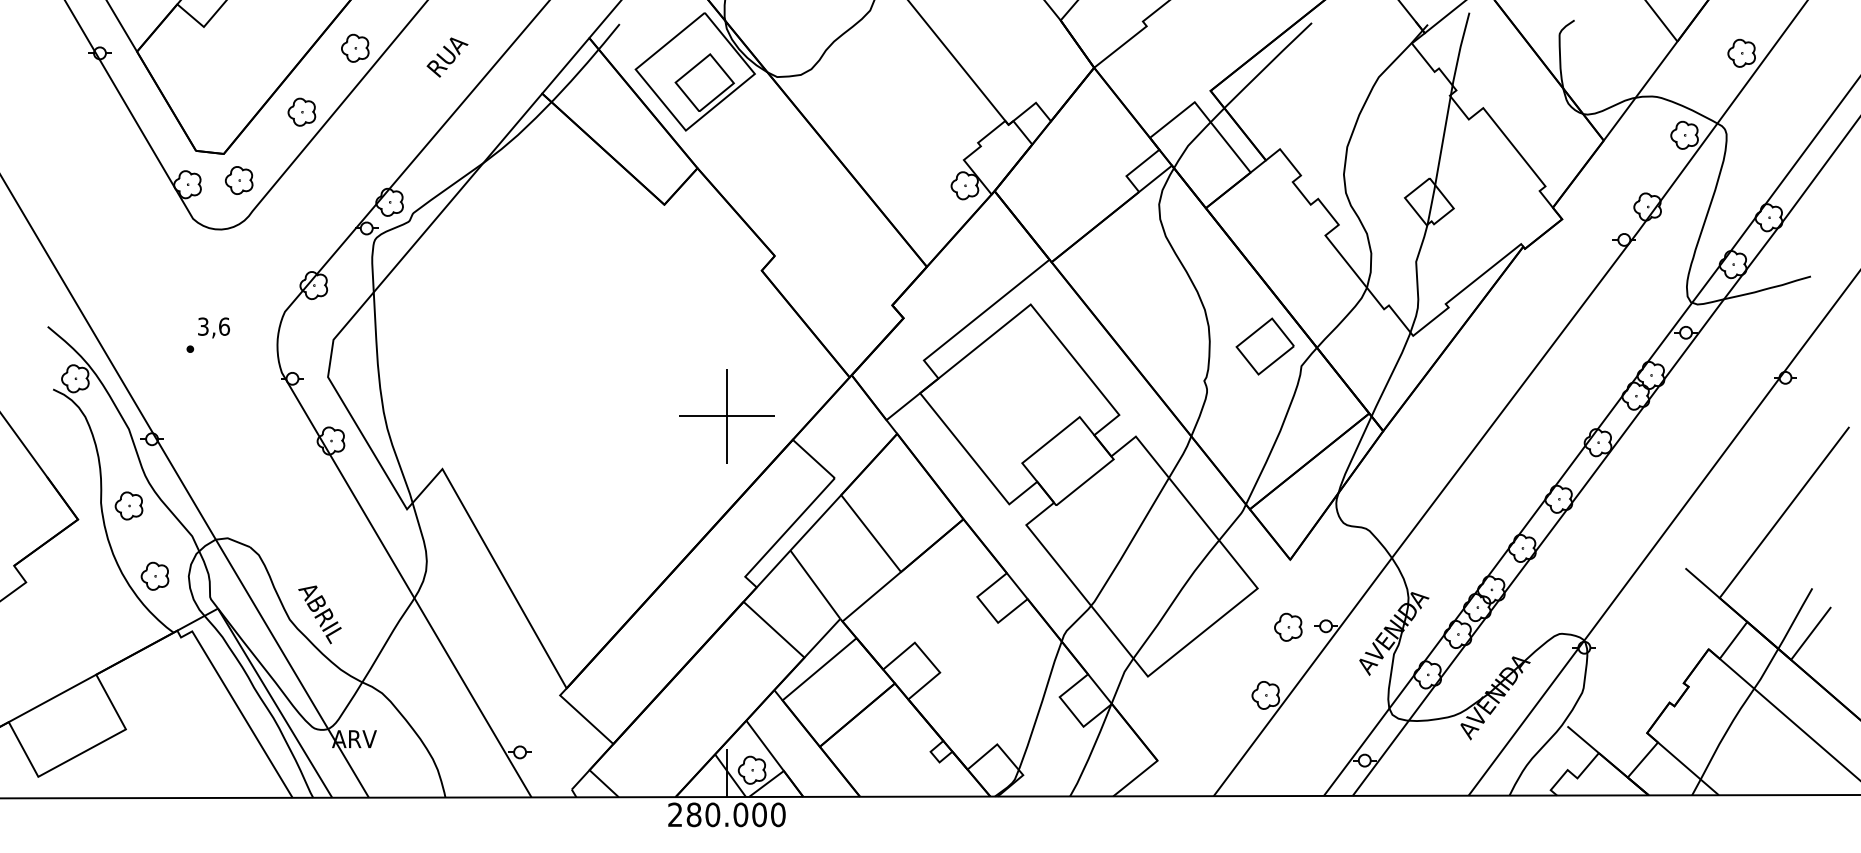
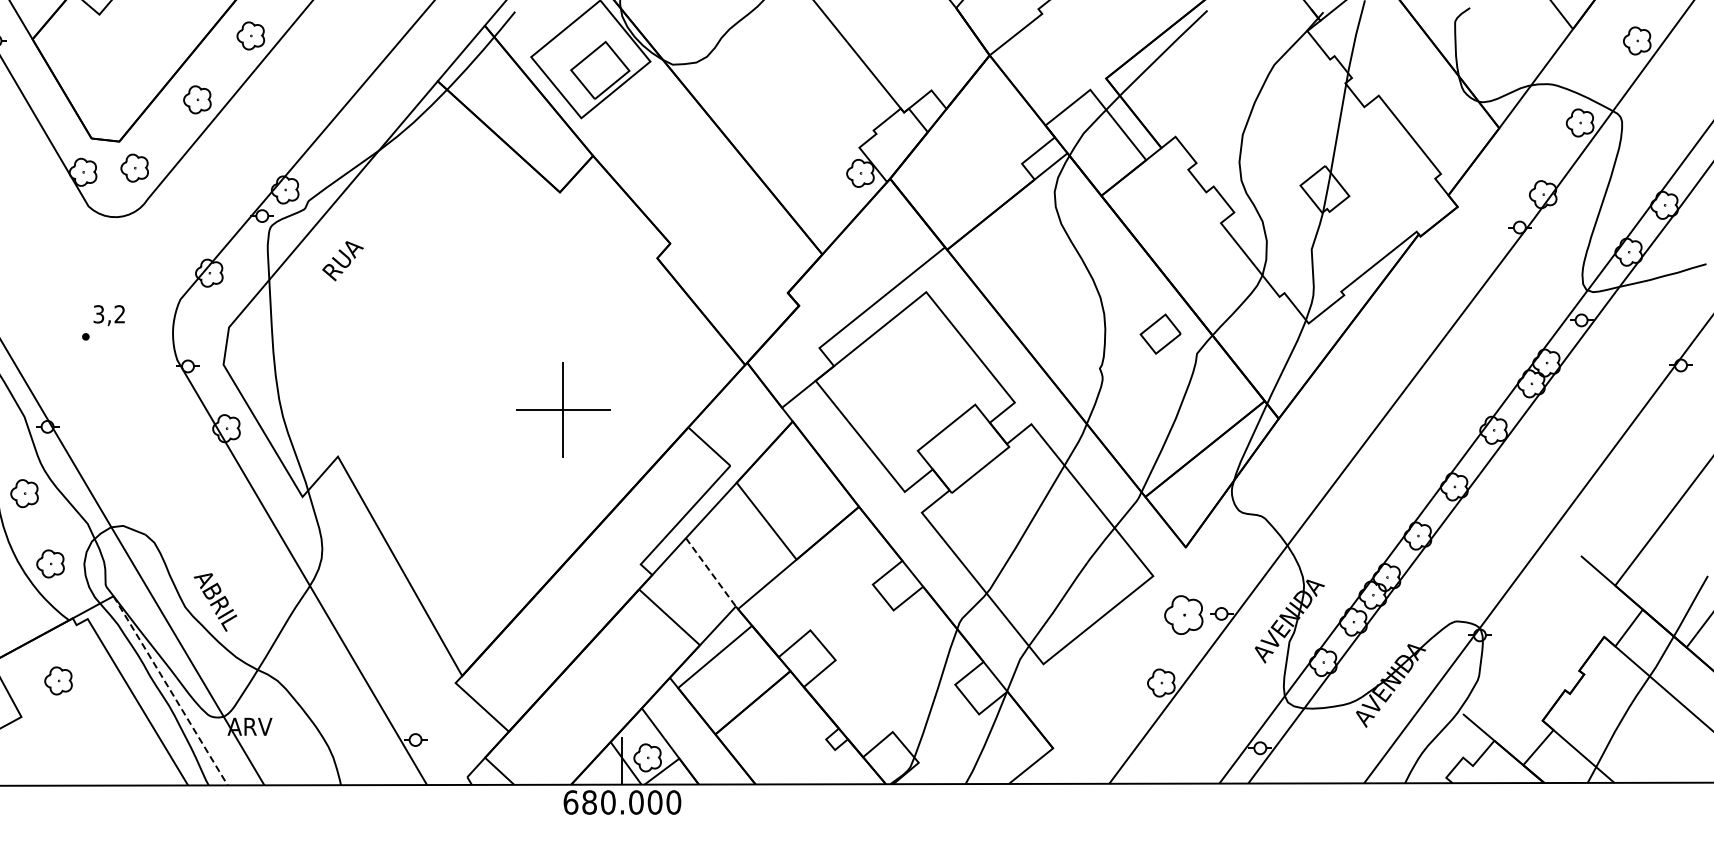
text: (447, 57) -> (343, 261), moved
text: (224, 326) -> (120, 314), 3,6 -> 3,2
part: (1264, 346) -> (1160, 334), size x0.7
part: (726, 416) -> (563, 410), moved
line: (815, 585) -> (711, 573), solid -> dashed
part: (1288, 626) -> (1184, 614), size x1.4
part: (162, 692) -> (58, 680), added
line: (275, 703) -> (171, 691), solid -> dashed
text: (675, 814) -> (571, 802), 280.000 -> 680.000

